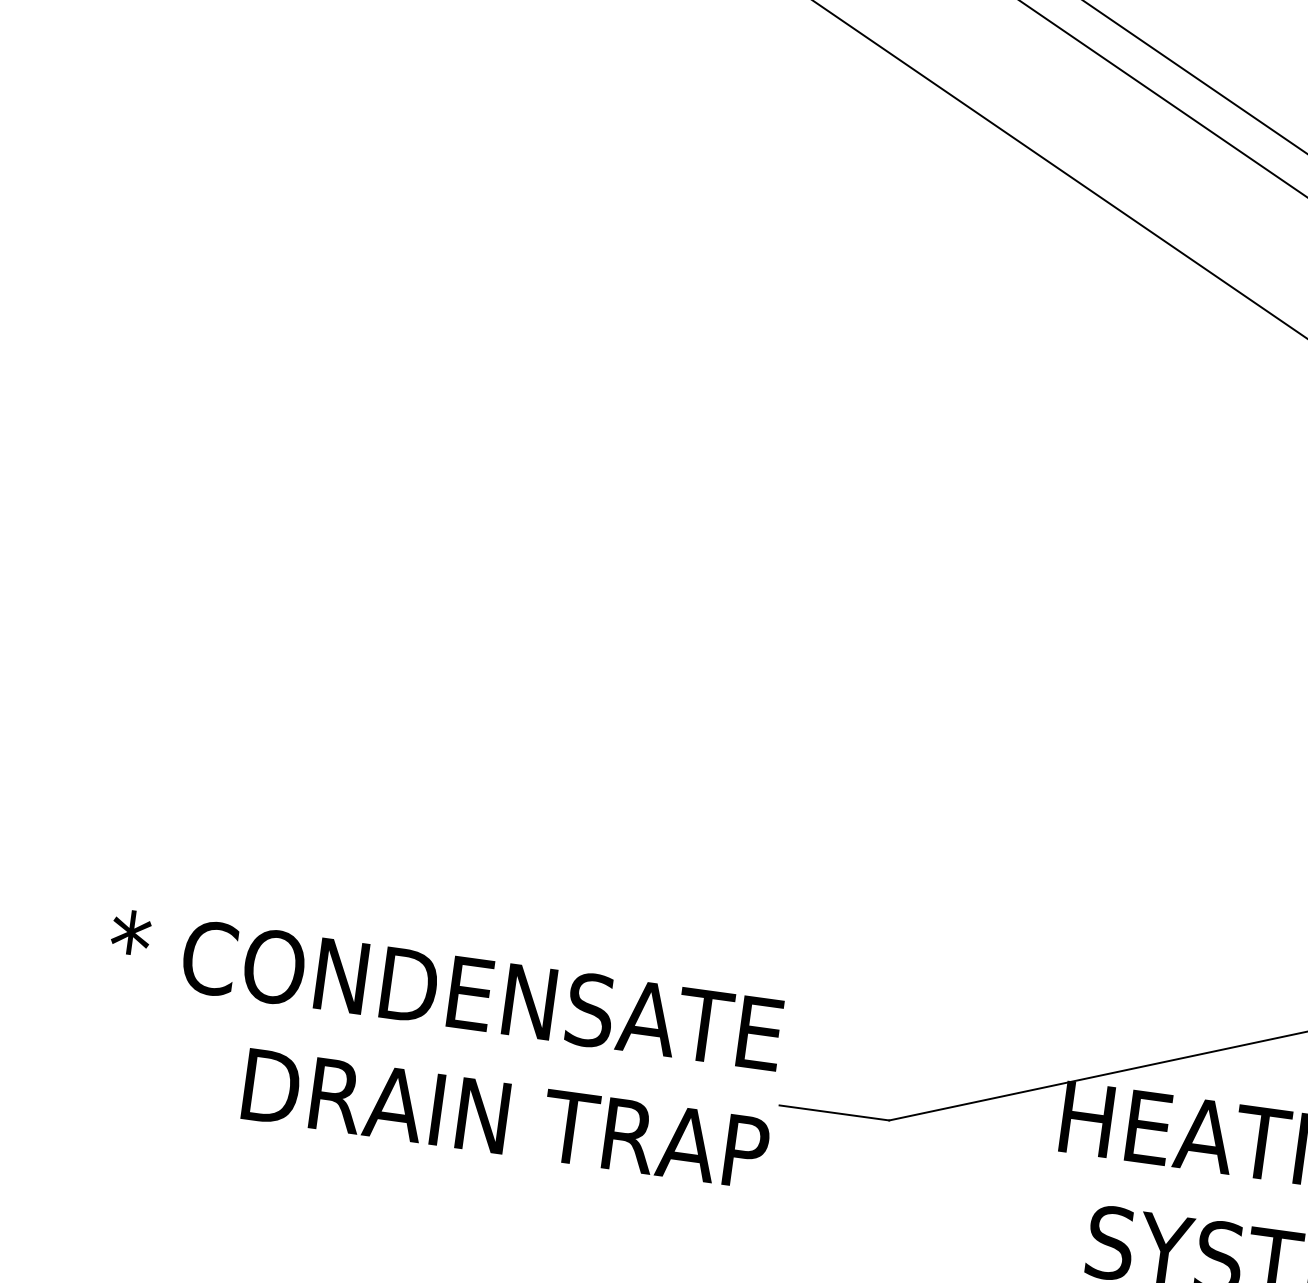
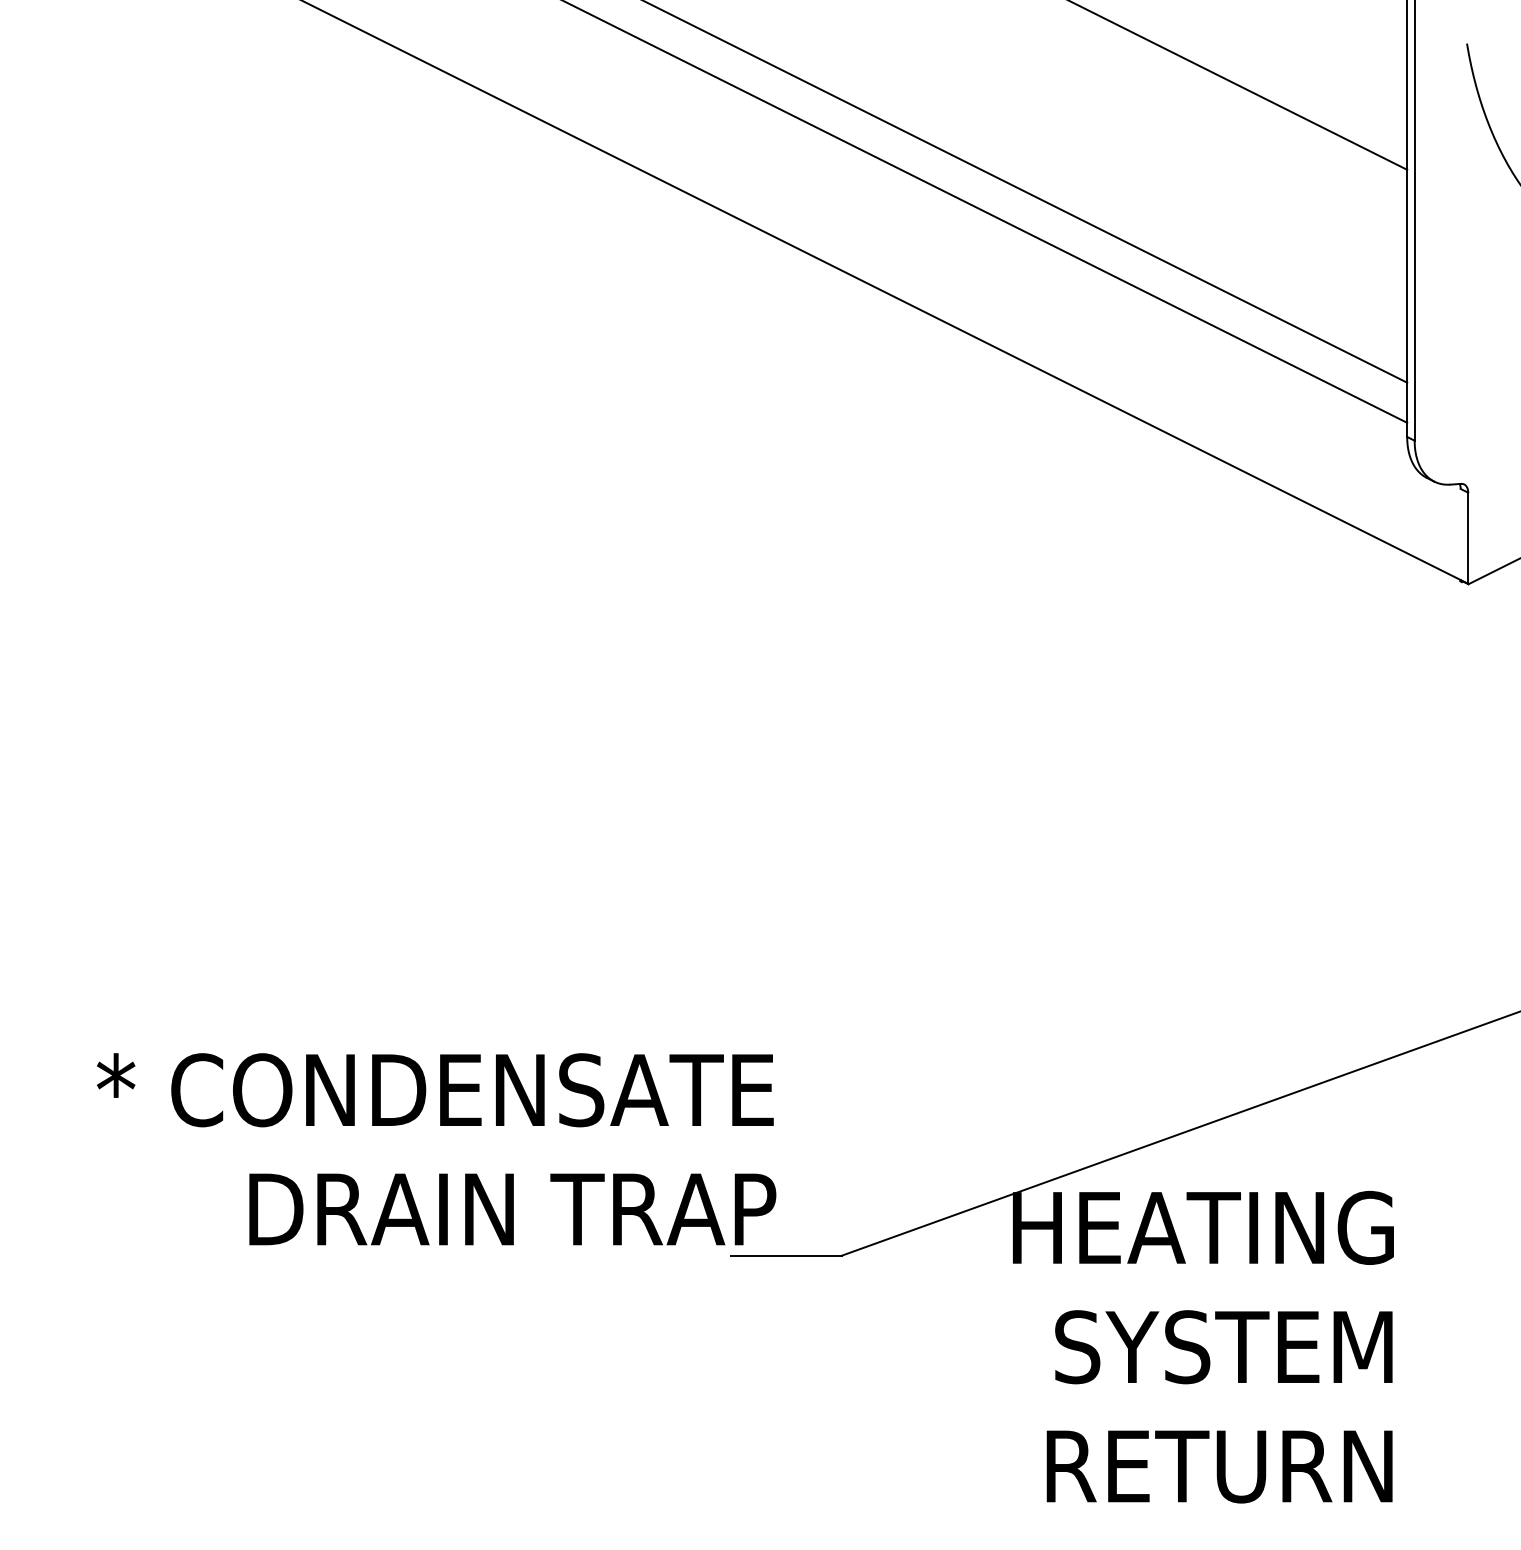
text: (438, 1049) -> (436, 1149), moved

